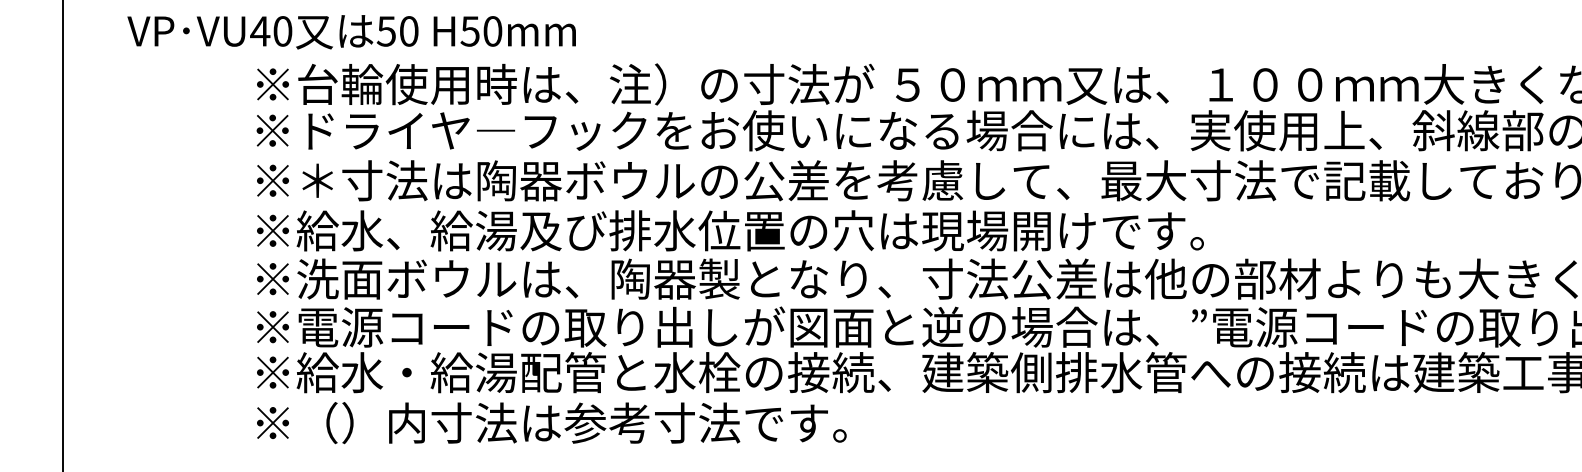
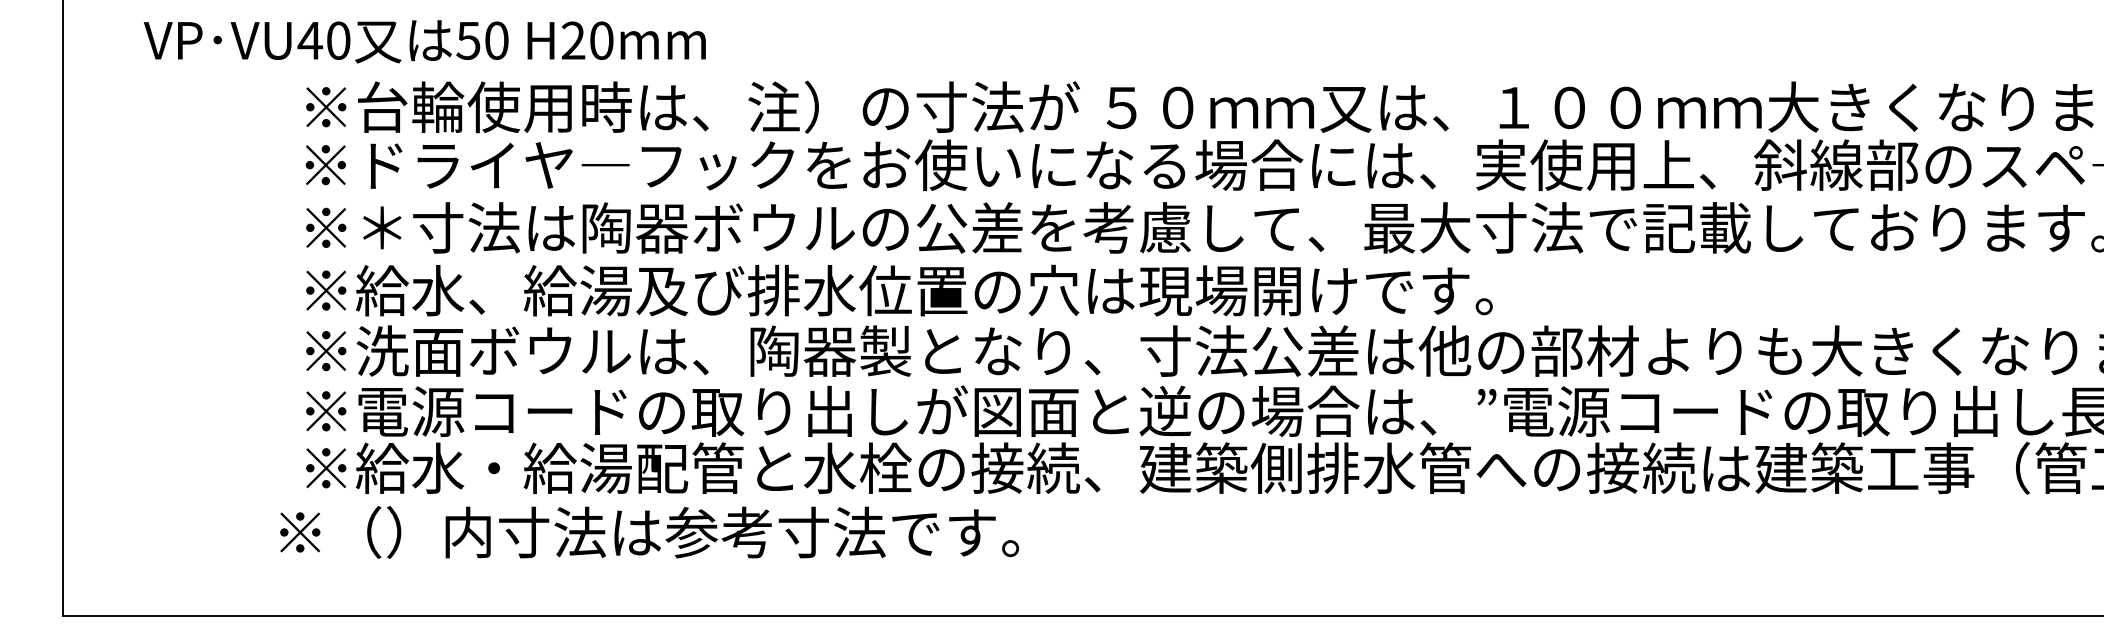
text: (470, 31) -> (573, 40), H50mm -> H20mm
text: (551, 423) -> (649, 532), moved

